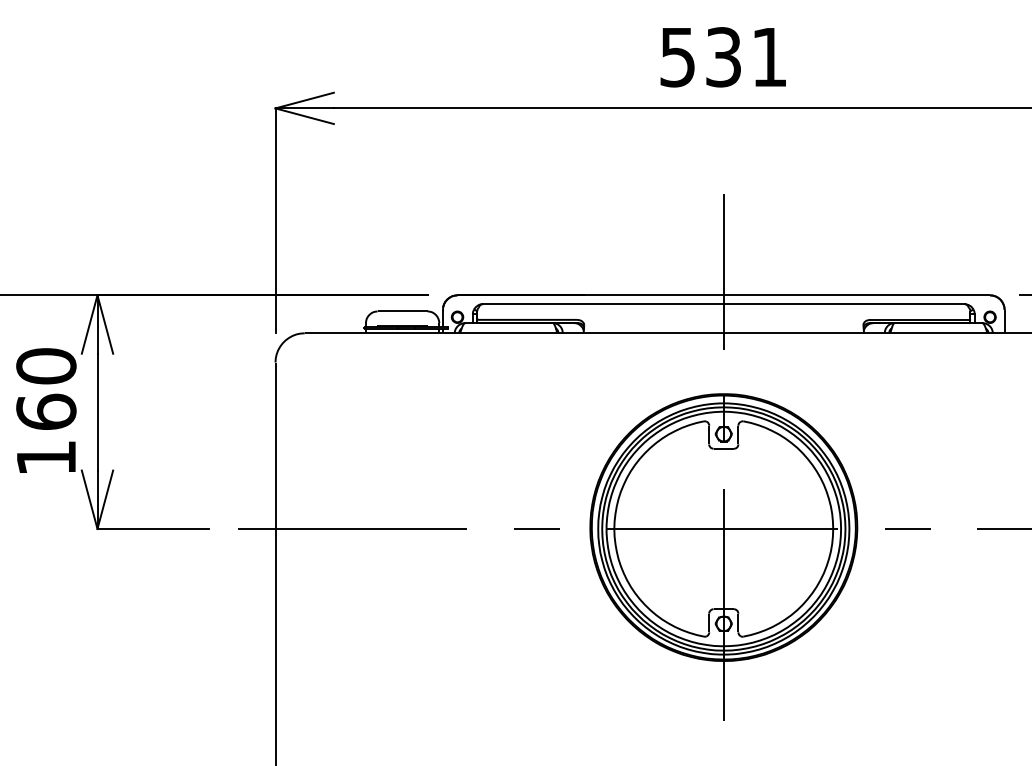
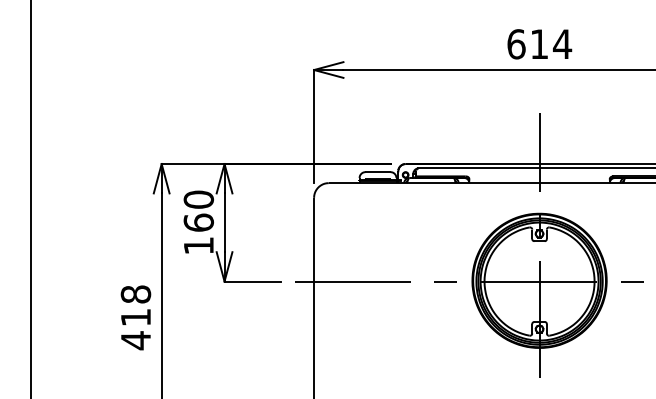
text: (723, 57) -> (539, 44), 531 -> 614

